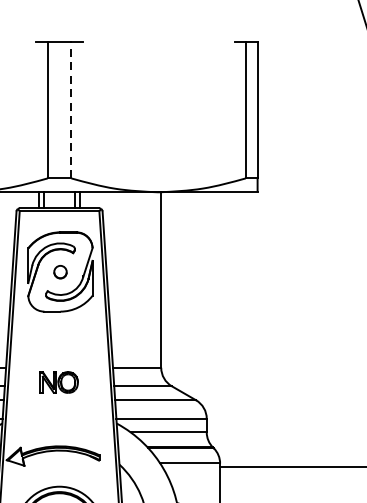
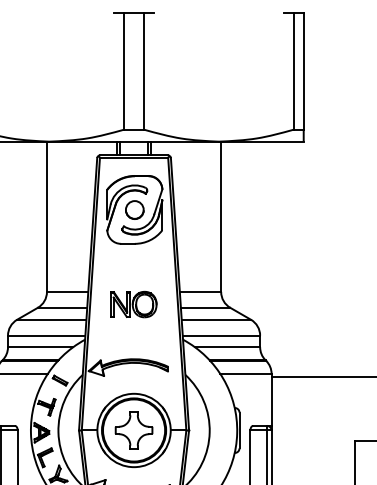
line: (71, 110) -> (144, 71), dashed -> solid
circle: (60, 271) -> (134, 209), size x1.67
part: (58, 382) -> (133, 304), size x1.43

